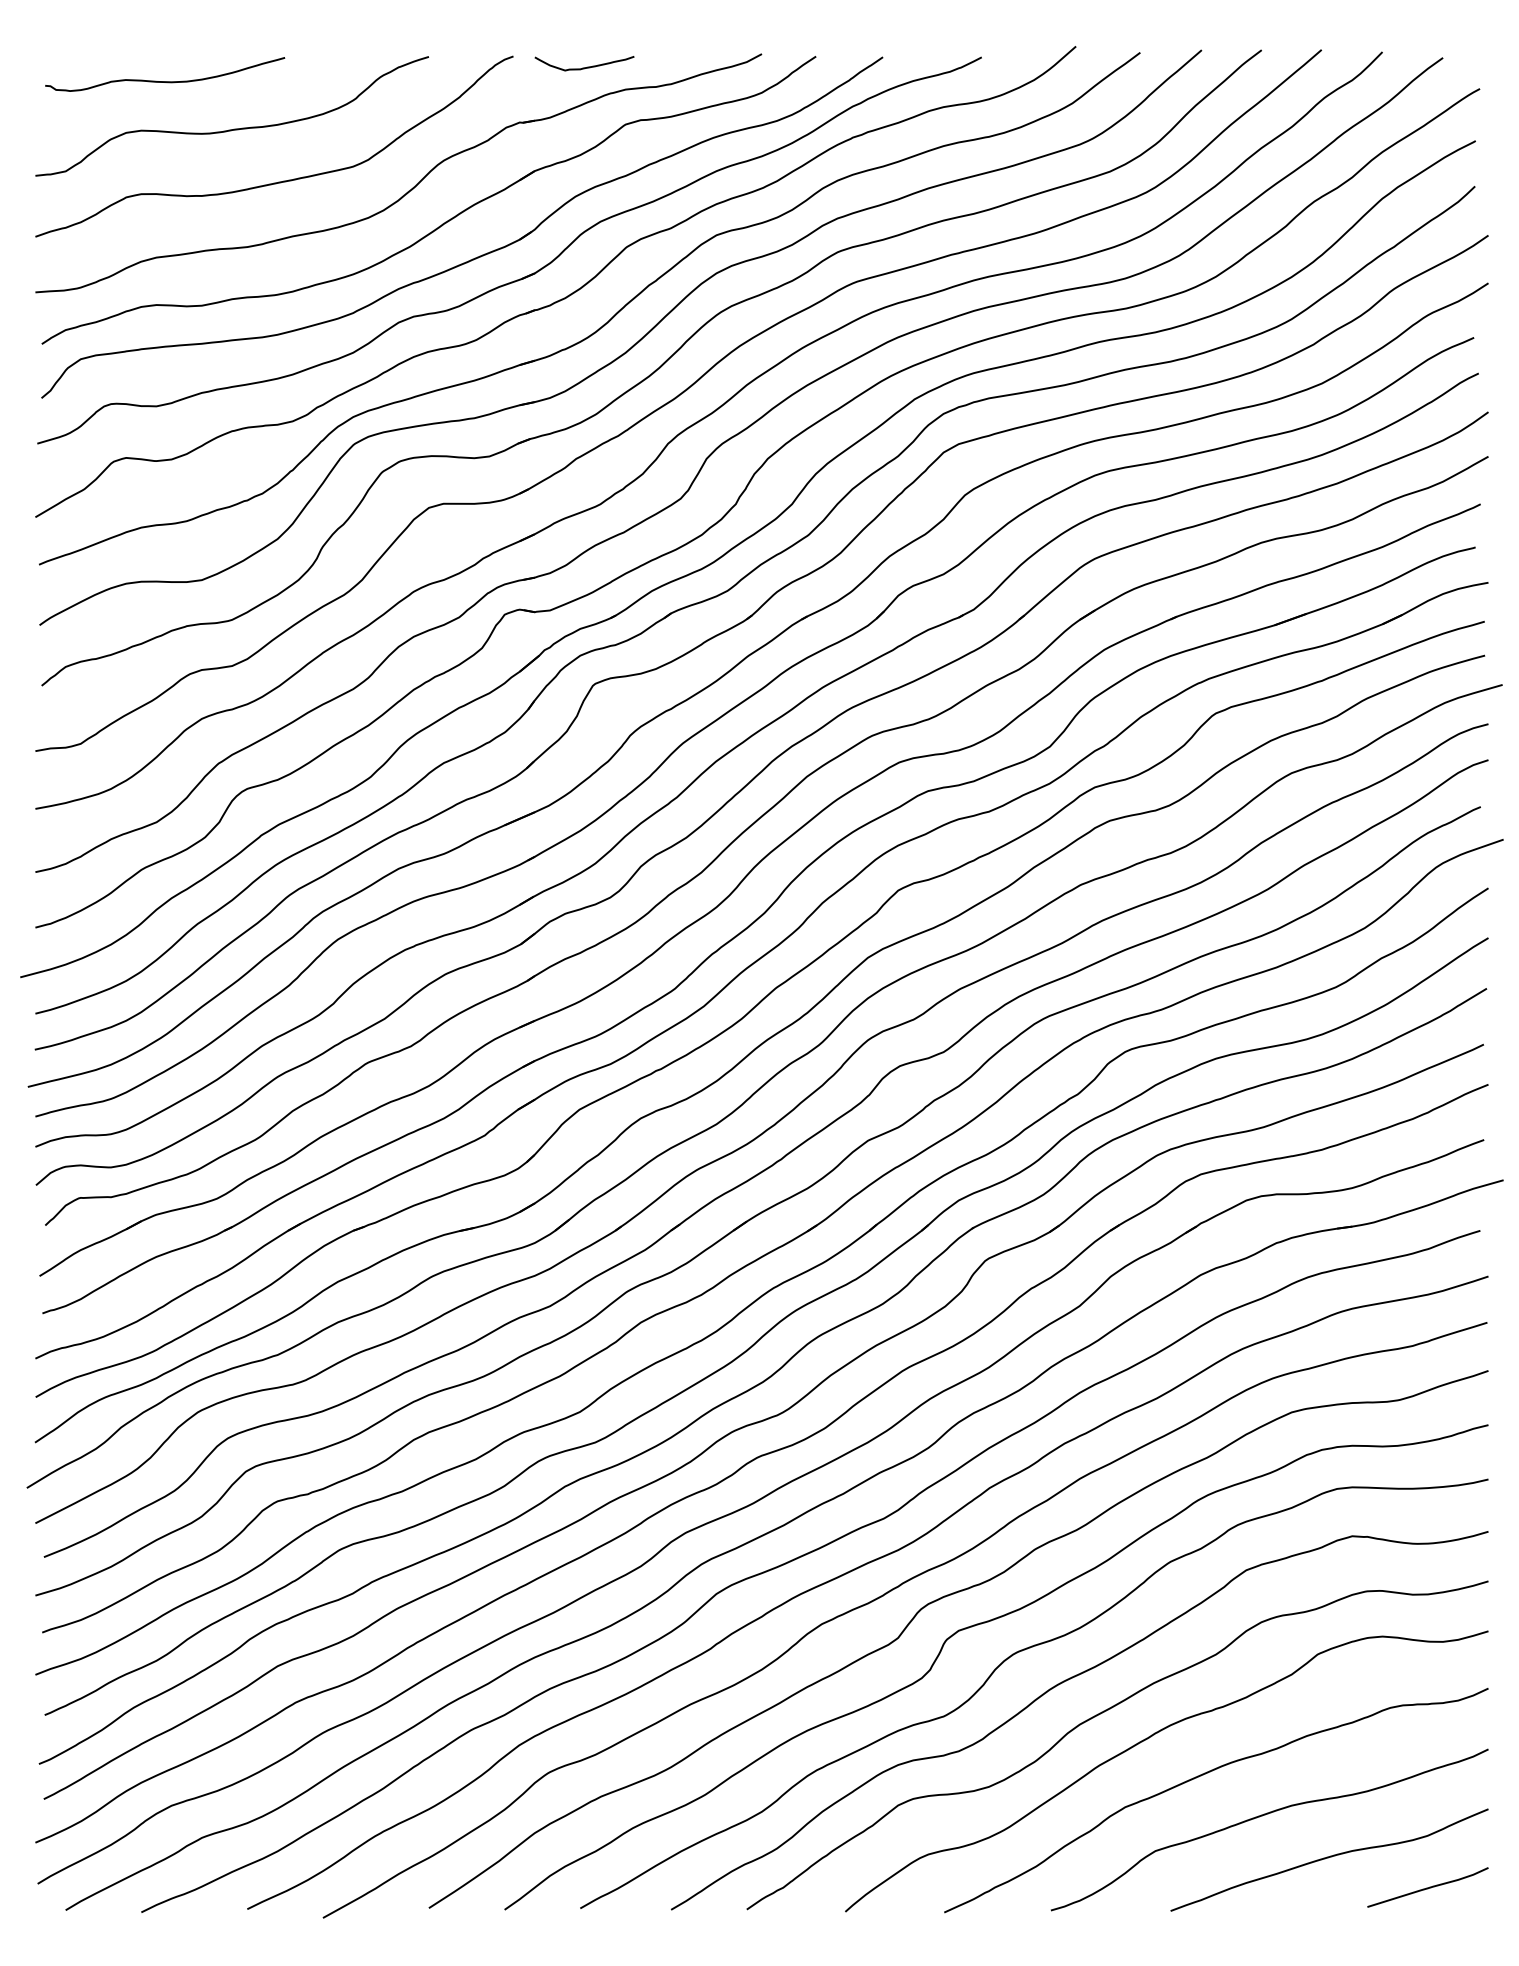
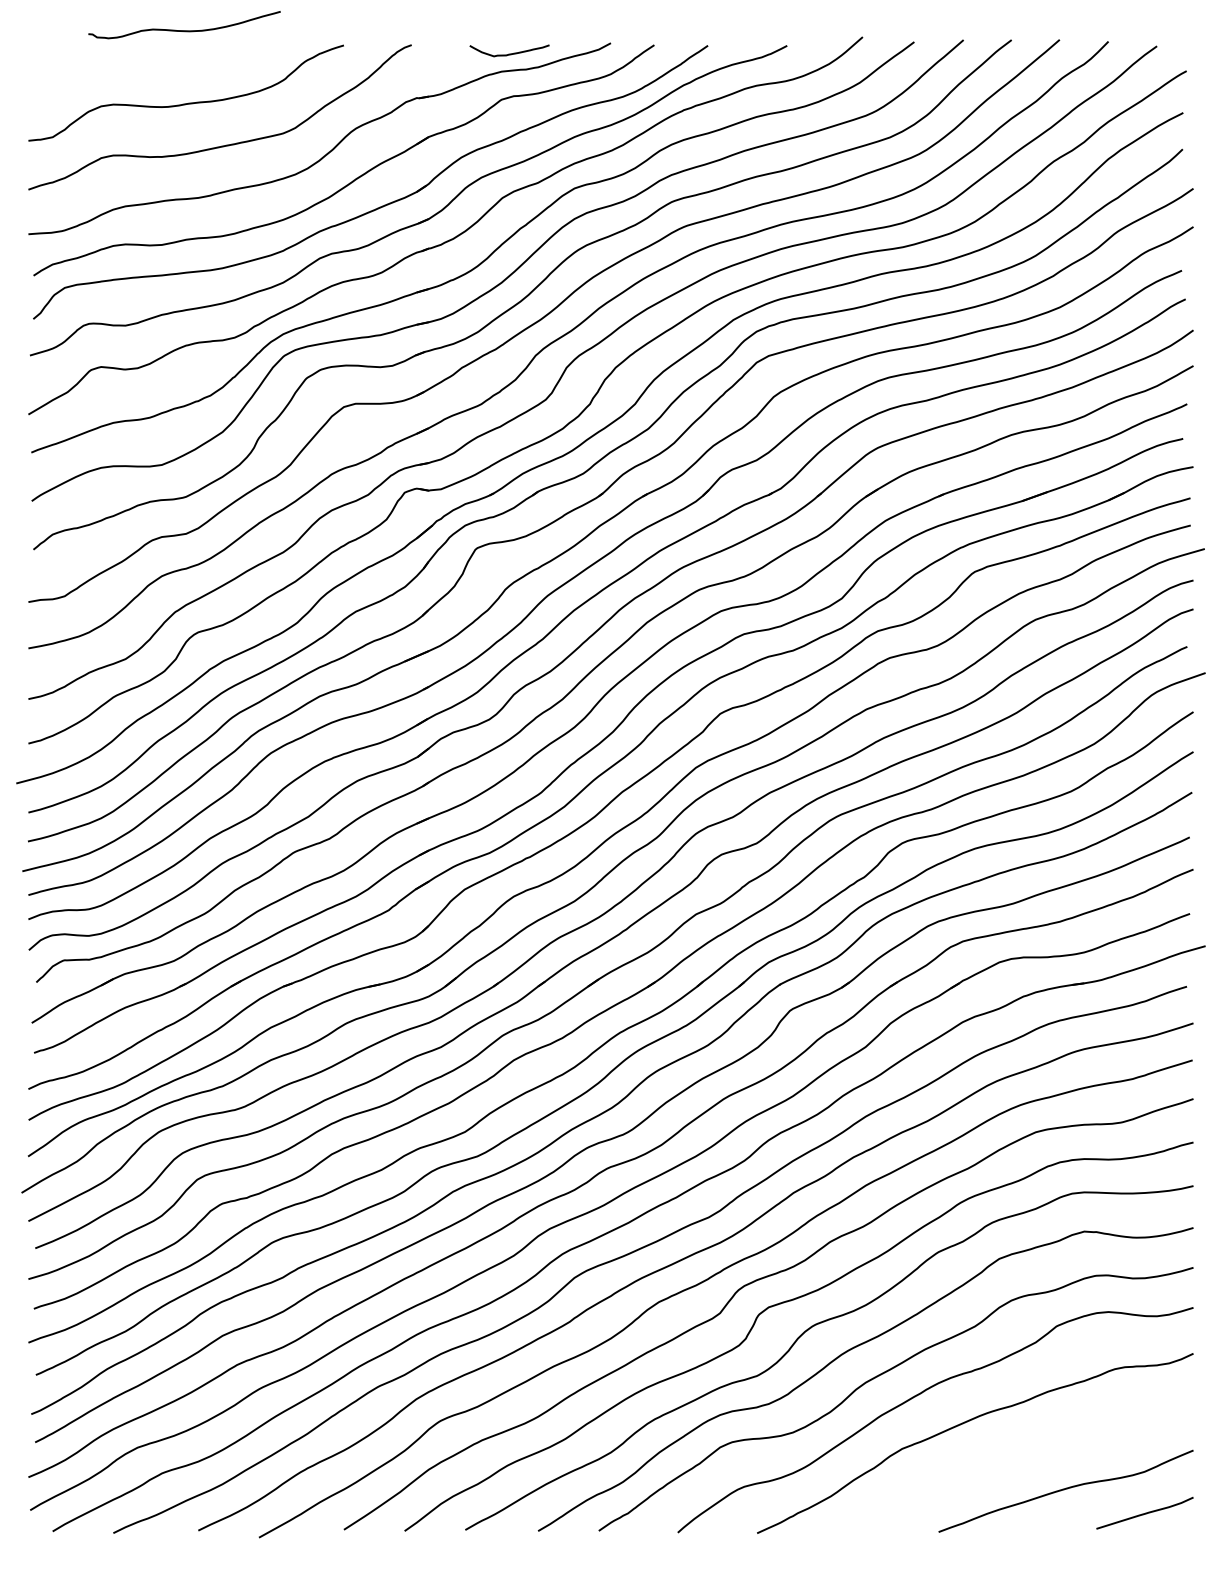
curve: (584, 67) -> (509, 53), moved
curve: (165, 81) -> (184, 30), moved
curve: (1265, 1815) -> (1014, 1455), removed

